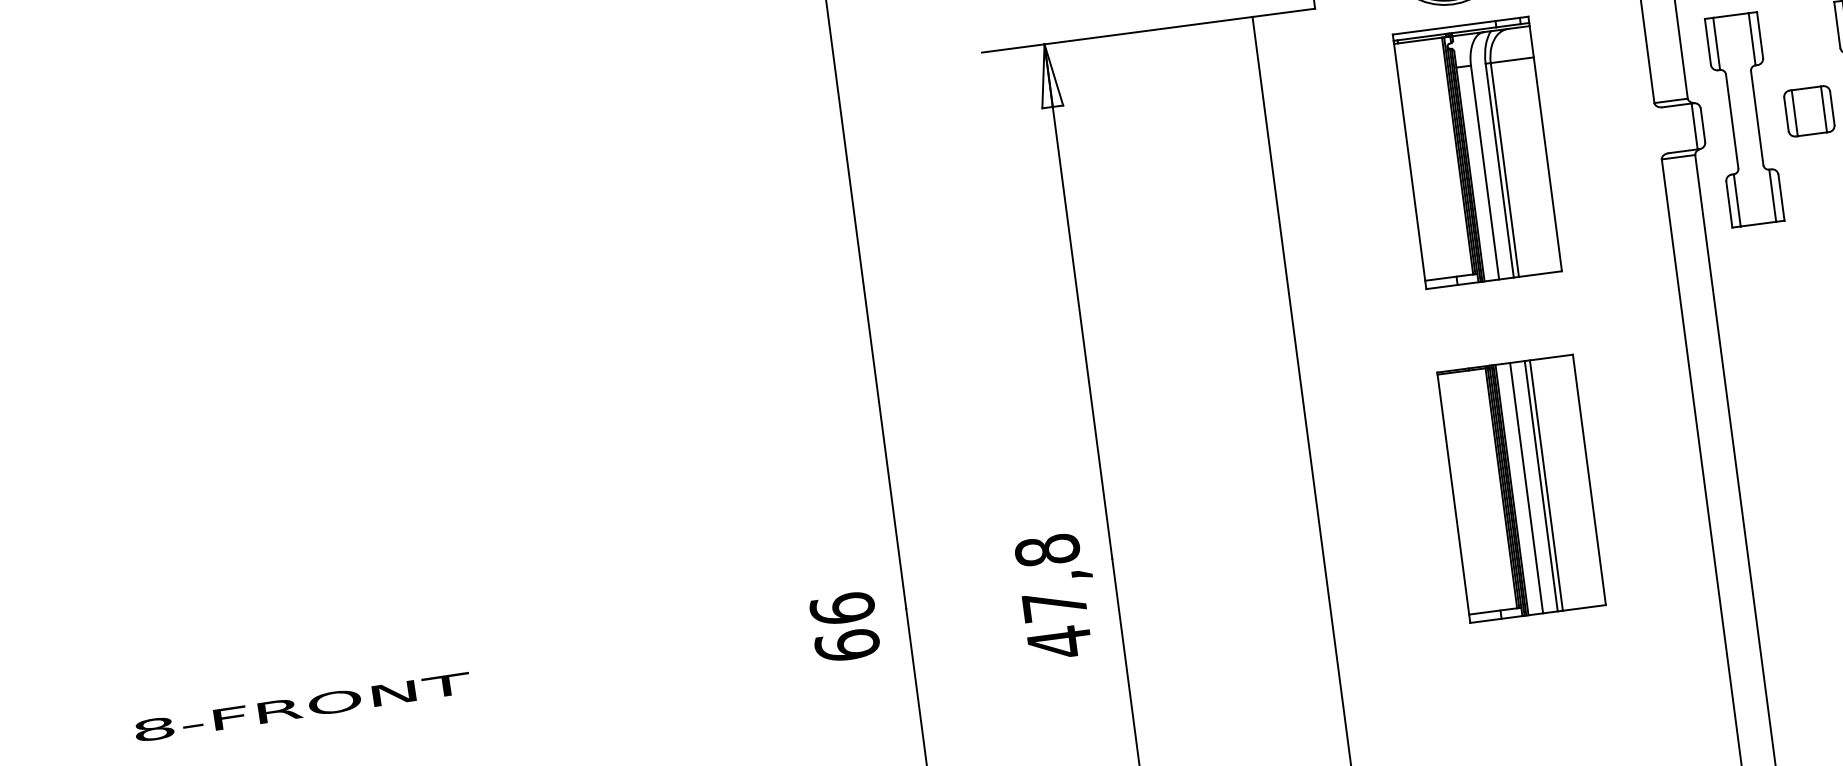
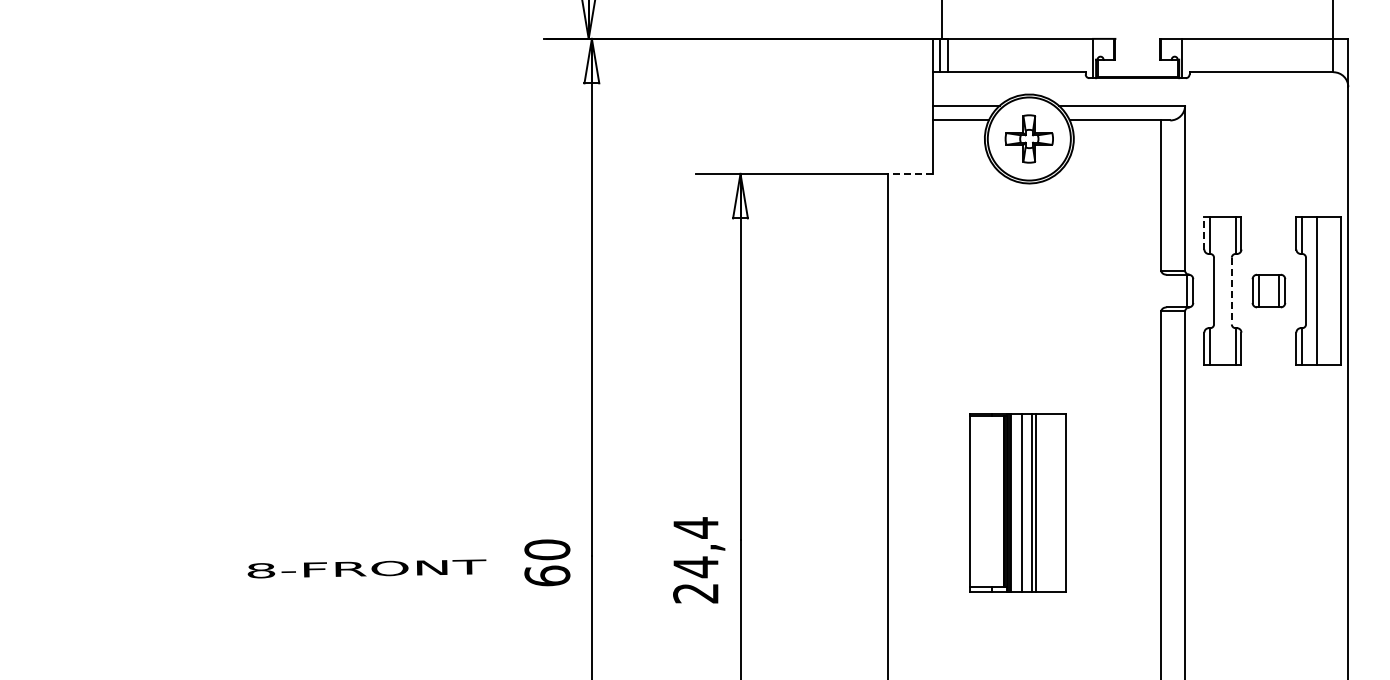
line: (1283, 12) -> (910, 173), solid -> dashed
line: (1707, 40) -> (1204, 232), solid -> dashed
line: (1756, 118) -> (1231, 291), solid -> dashed
part: (1478, 152) -> (1033, 289), removed
part: (1520, 487) -> (1017, 502), moved
text: (1052, 596) -> (695, 560), 47,8 -> 24,4
text: (842, 608) -> (547, 549), 66 -> 60
text: (301, 706) -> (366, 568), moved

